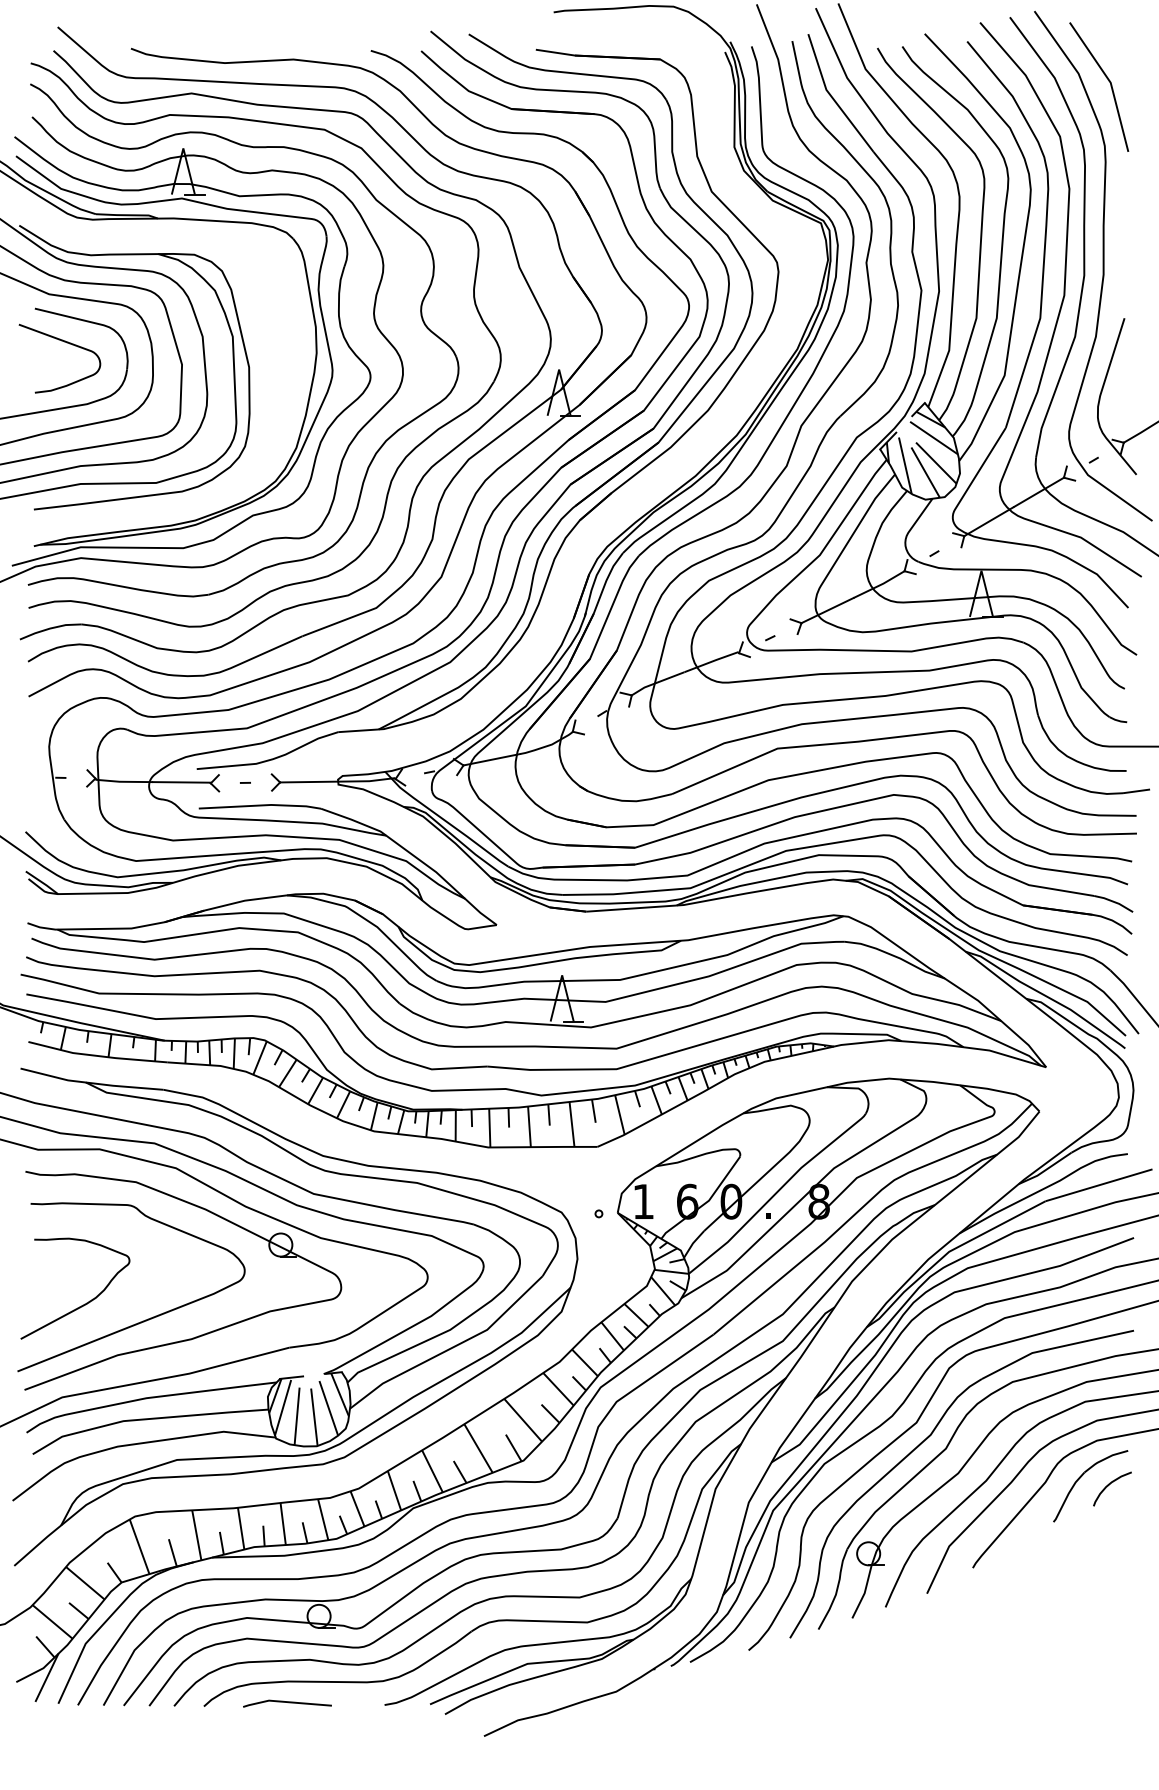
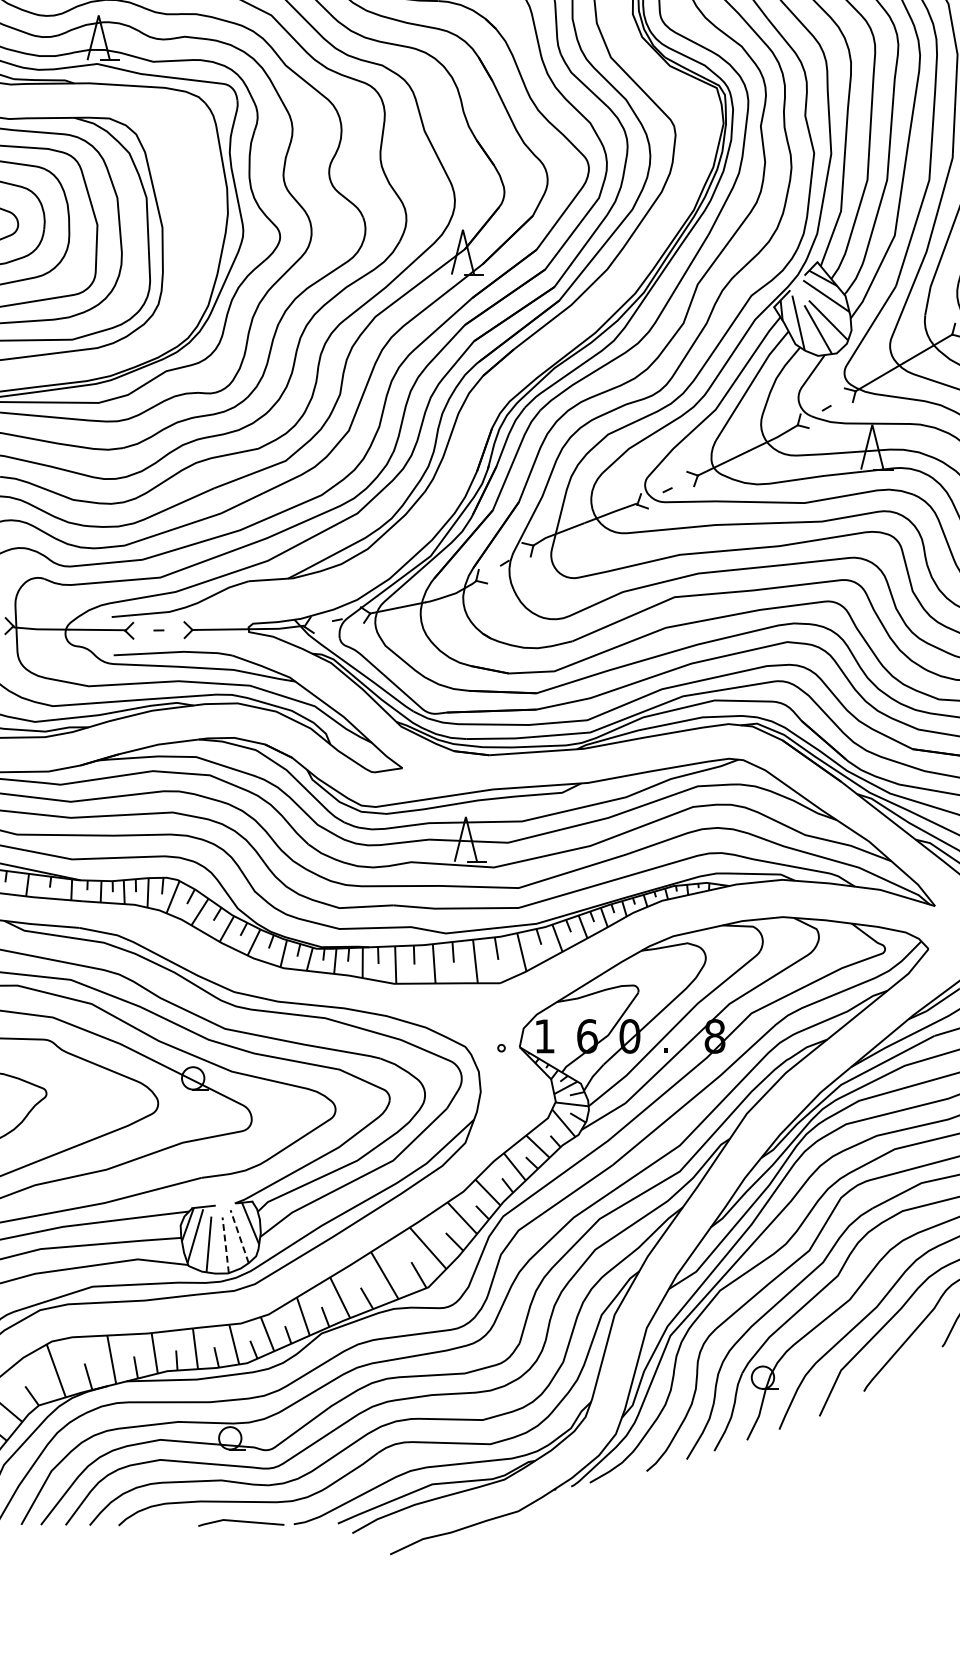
line: (328, 1408) -> (239, 1236), solid -> dashed
line: (314, 1417) -> (225, 1245), solid -> dashed
line: (287, 1702) -> (241, 1521), moved

